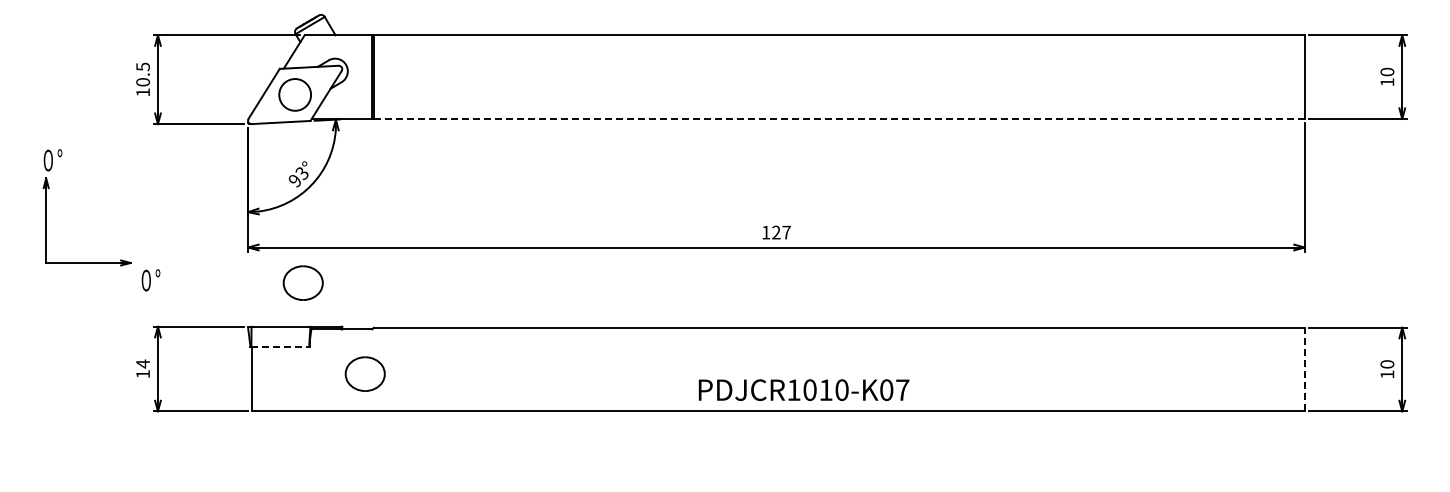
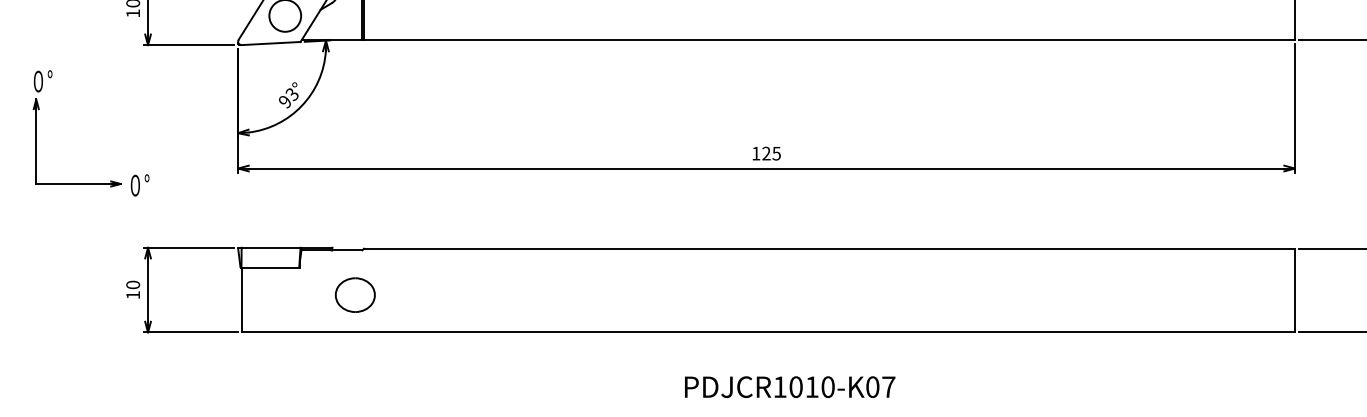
line: (839, 118) -> (829, 39), dashed -> solid
text: (786, 232) -> (776, 153), 127 -> 125
text: (150, 280) -> (139, 185), moved
part: (302, 282) -> (292, 203), removed
line: (280, 346) -> (270, 267), dashed -> solid
text: (142, 363) -> (132, 284), 14 -> 10
line: (1304, 369) -> (1294, 290), dashed -> solid
text: (803, 389) -> (789, 386), moved

